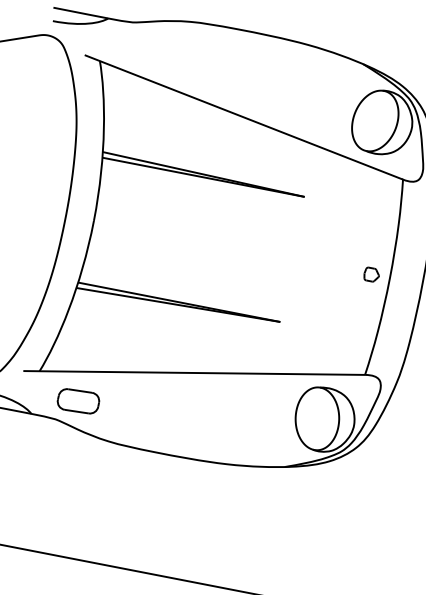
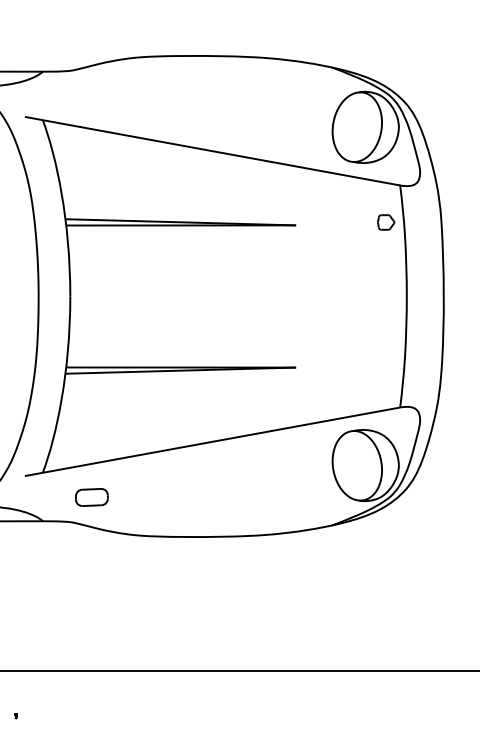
part: (372, 274) -> (386, 222), moved
part: (78, 401) -> (91, 497), size x0.7

